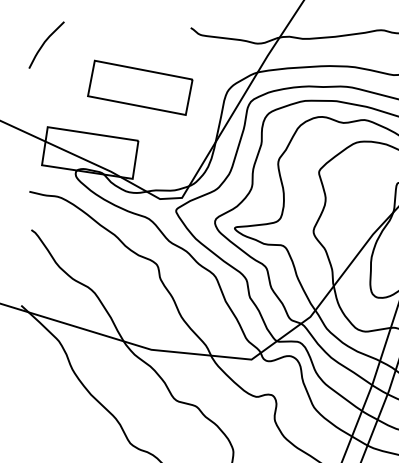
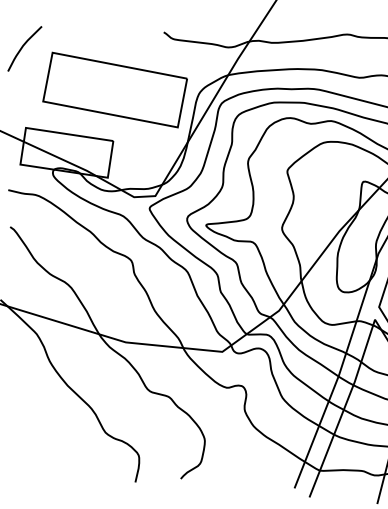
part: (139, 87) -> (114, 89), size x1.43

